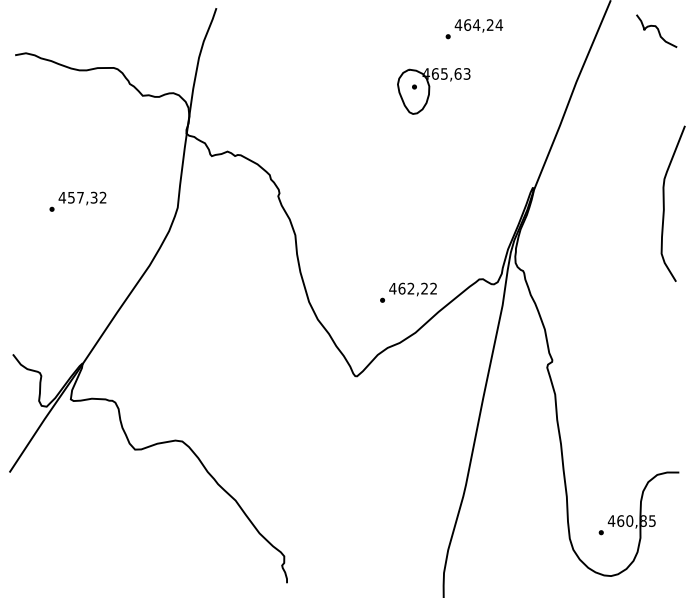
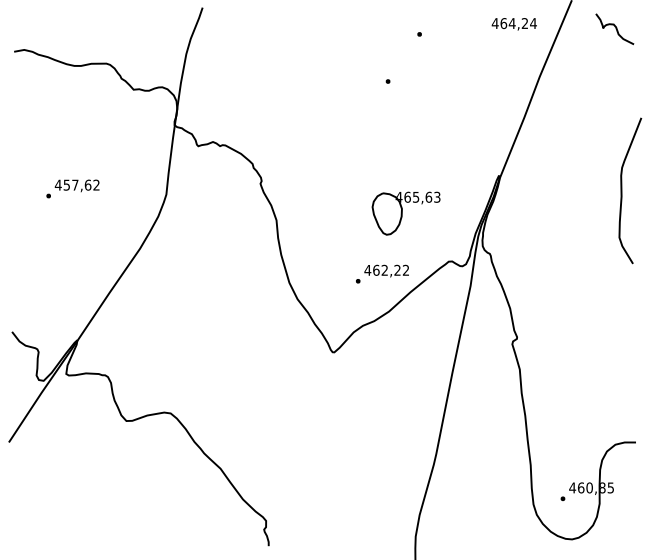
text: (477, 26) -> (513, 24), moved
part: (433, 91) -> (405, 213), moved
text: (93, 197) -> (87, 184), 457,32 -> 457,62

